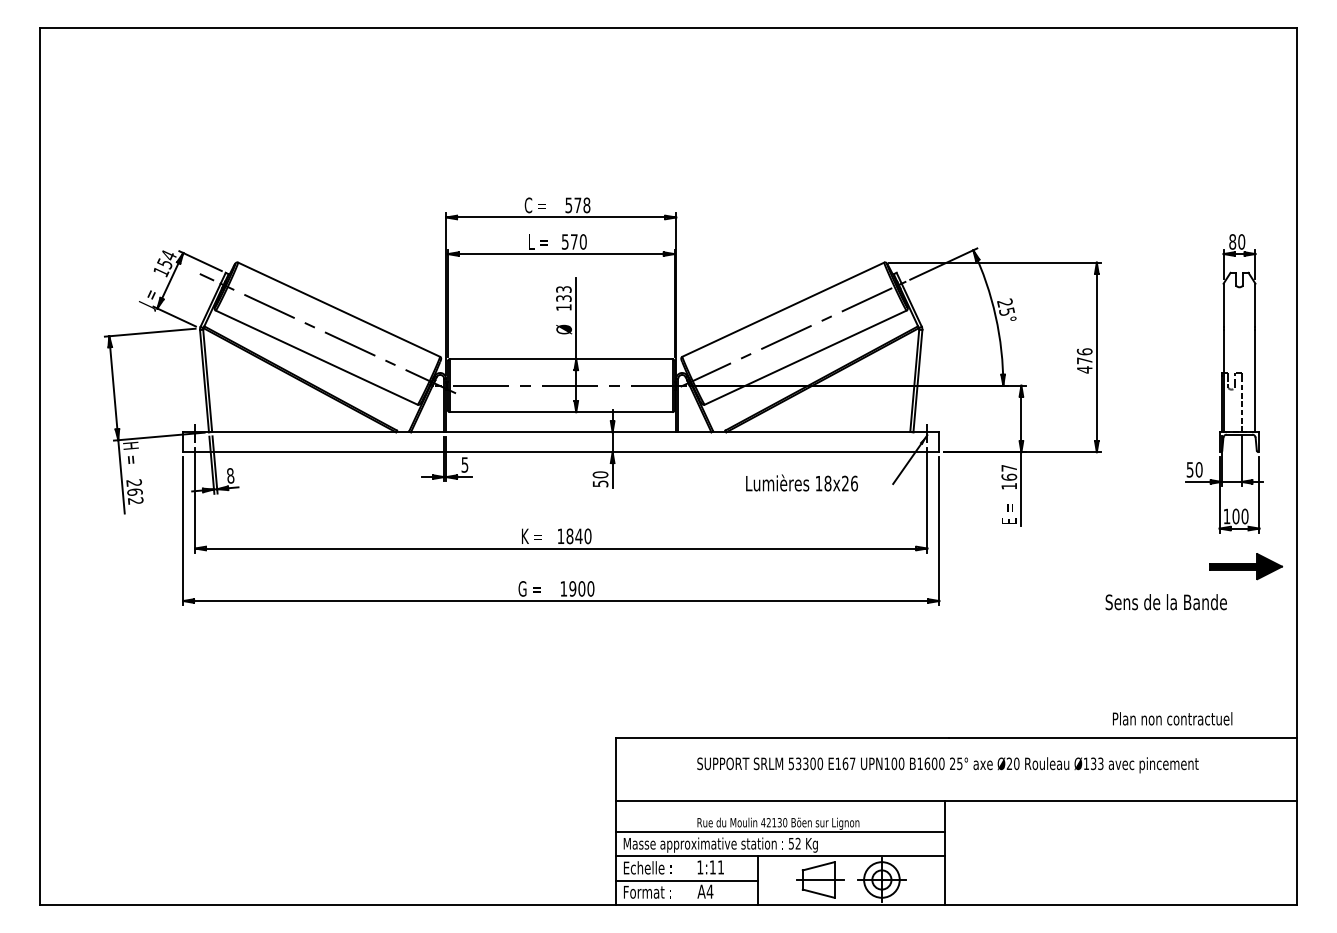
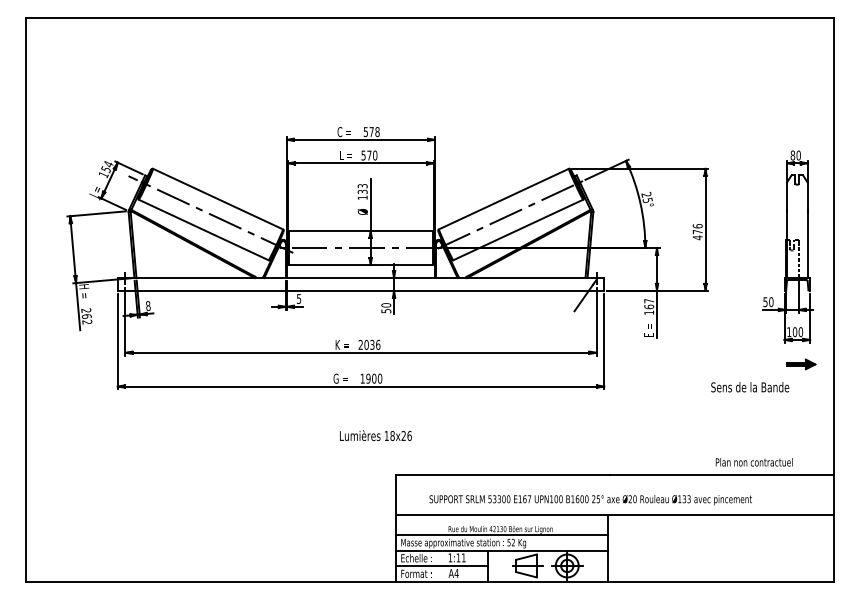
text: (801, 482) -> (375, 435), moved
text: (574, 535) -> (369, 344), 1840 -> 2036
part: (1246, 566) -> (801, 364), size x0.6
text: (947, 765) -> (590, 500), moved

